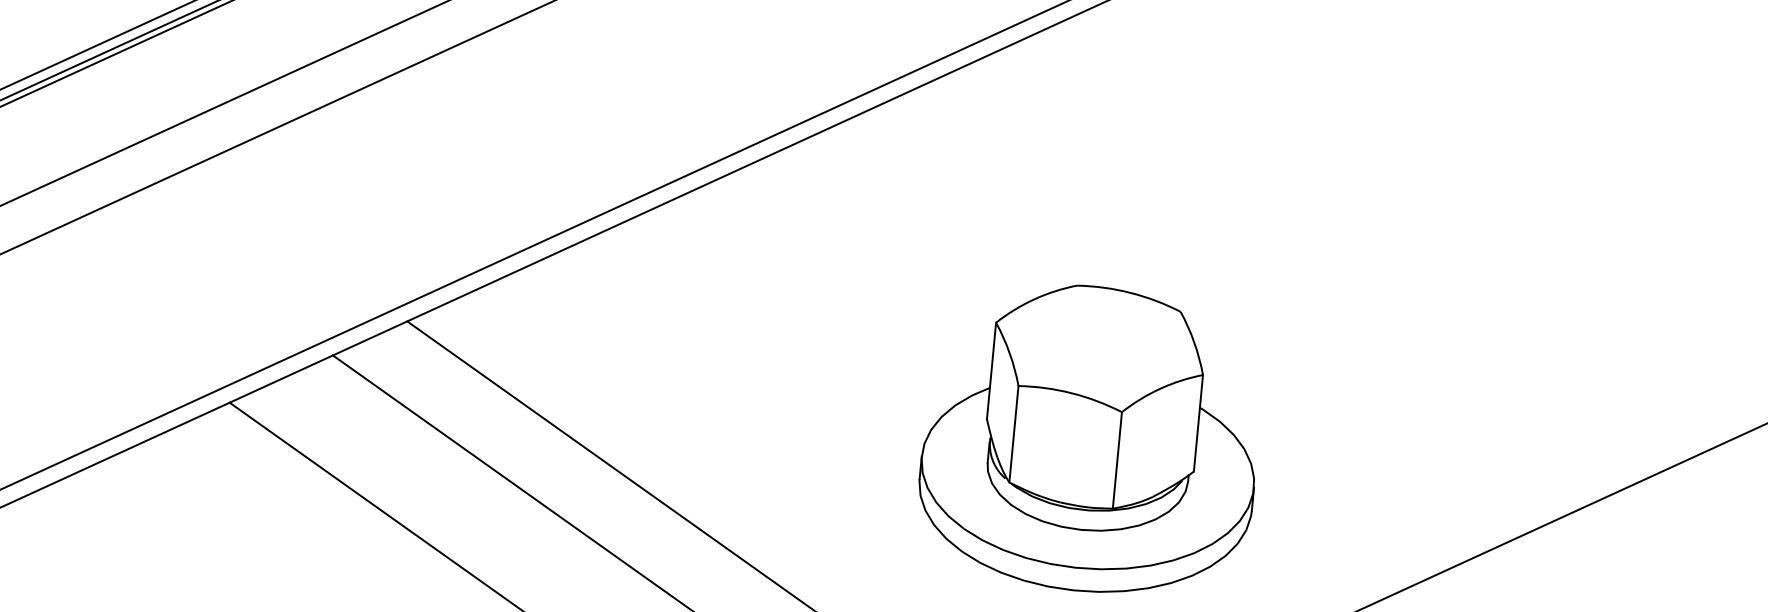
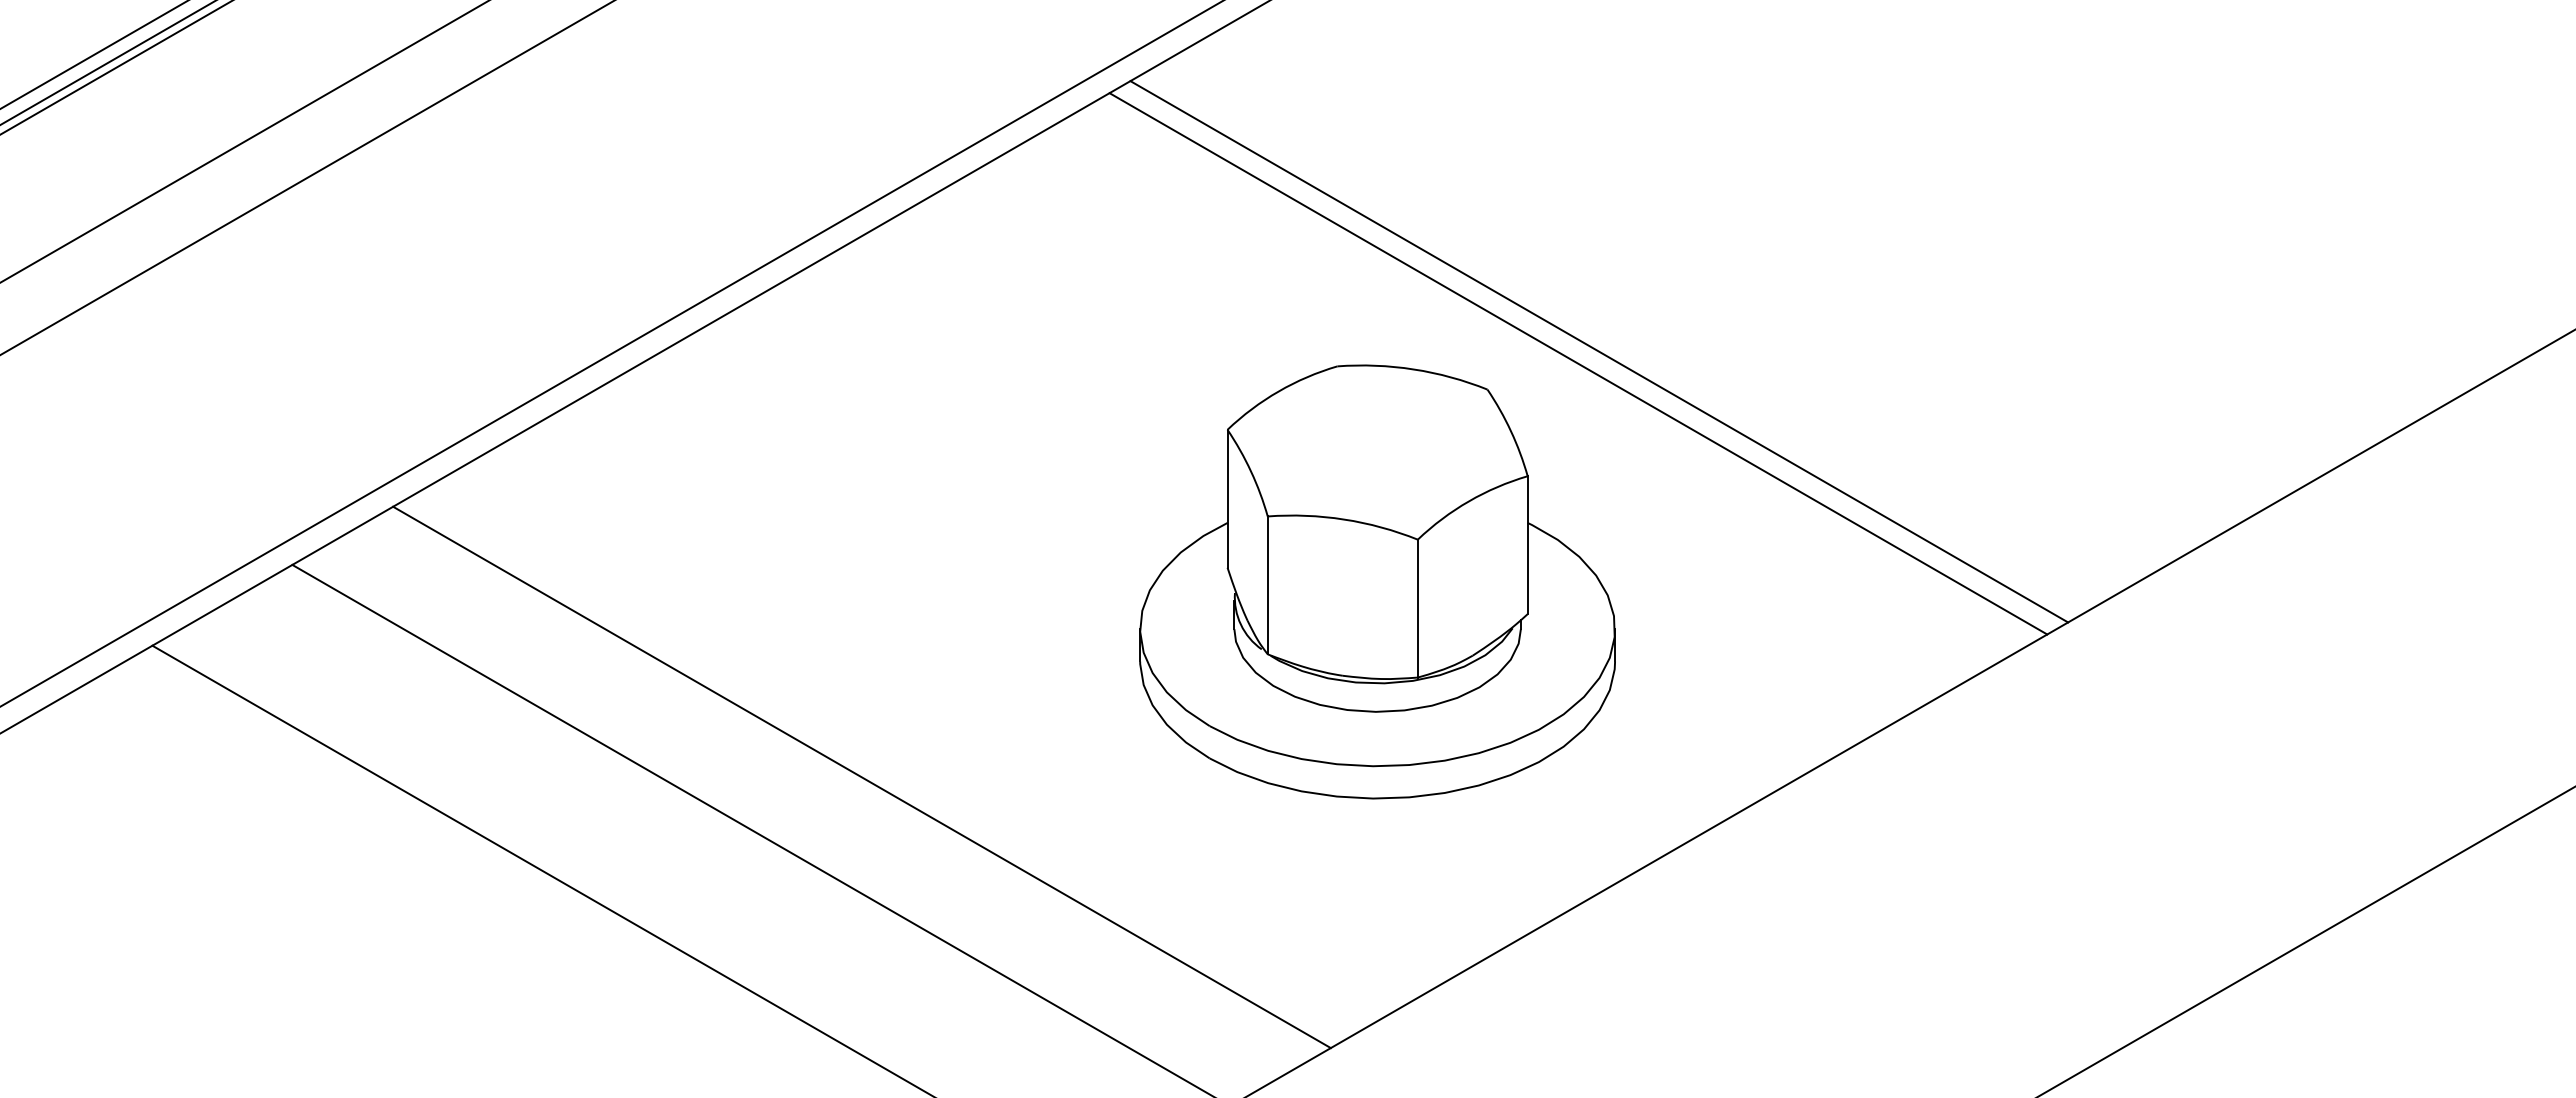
line: (1261, 292) -> (1599, 351), added
line: (1245, 299) -> (1578, 363), added

